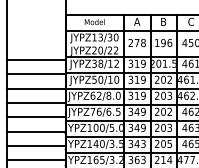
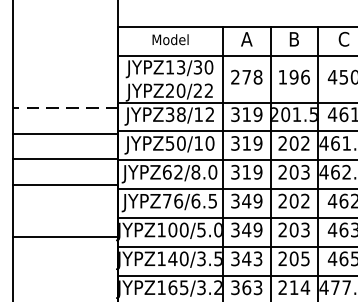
line: (36, 60) -> (65, 108), solid -> dashed
line: (36, 117) -> (65, 211), removed
line: (36, 146) -> (65, 263), removed
line: (36, 160) -> (65, 288), removed

